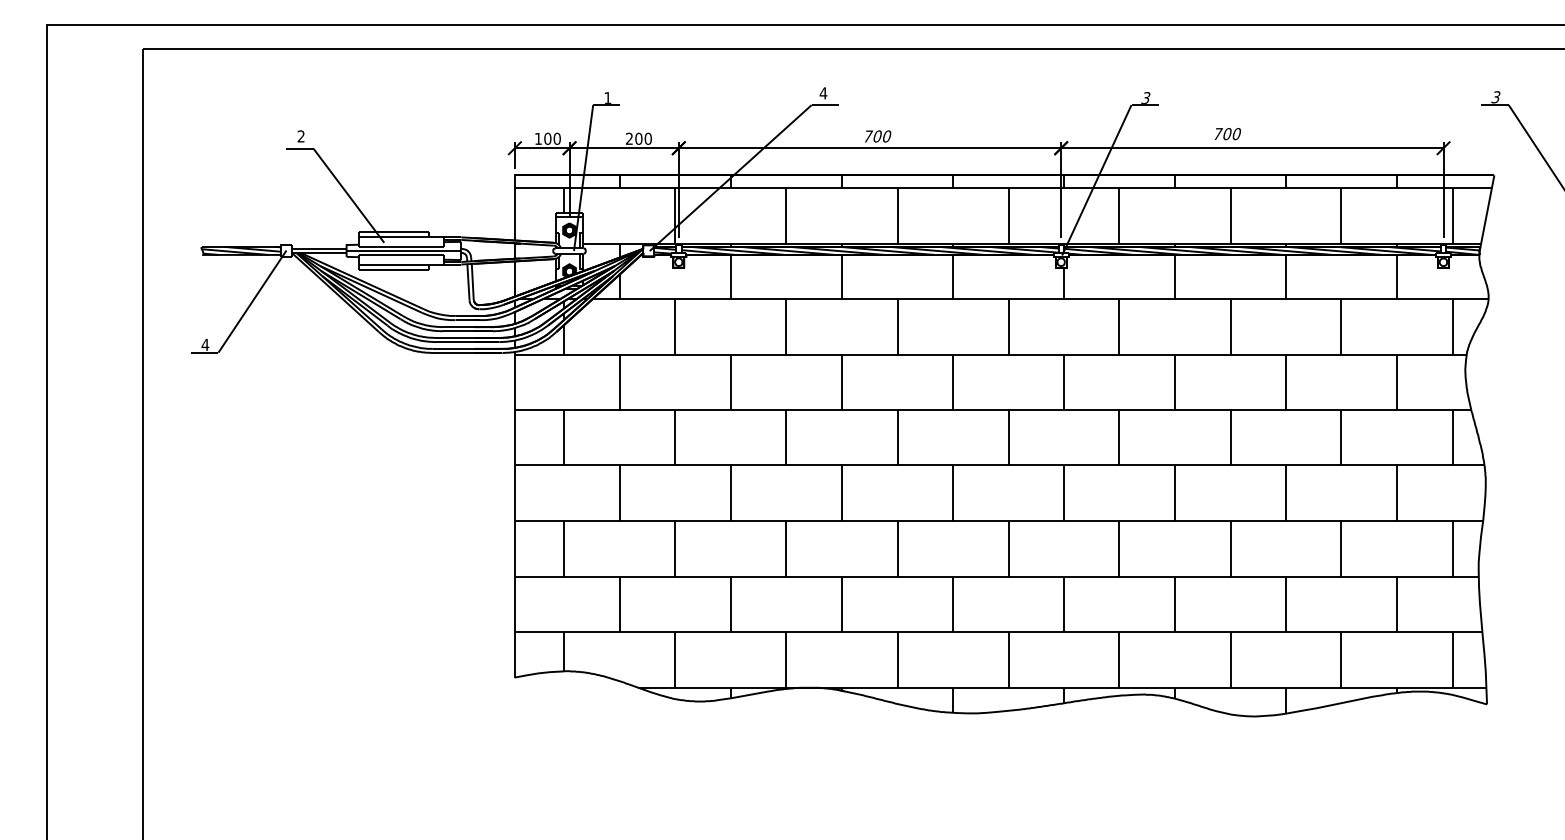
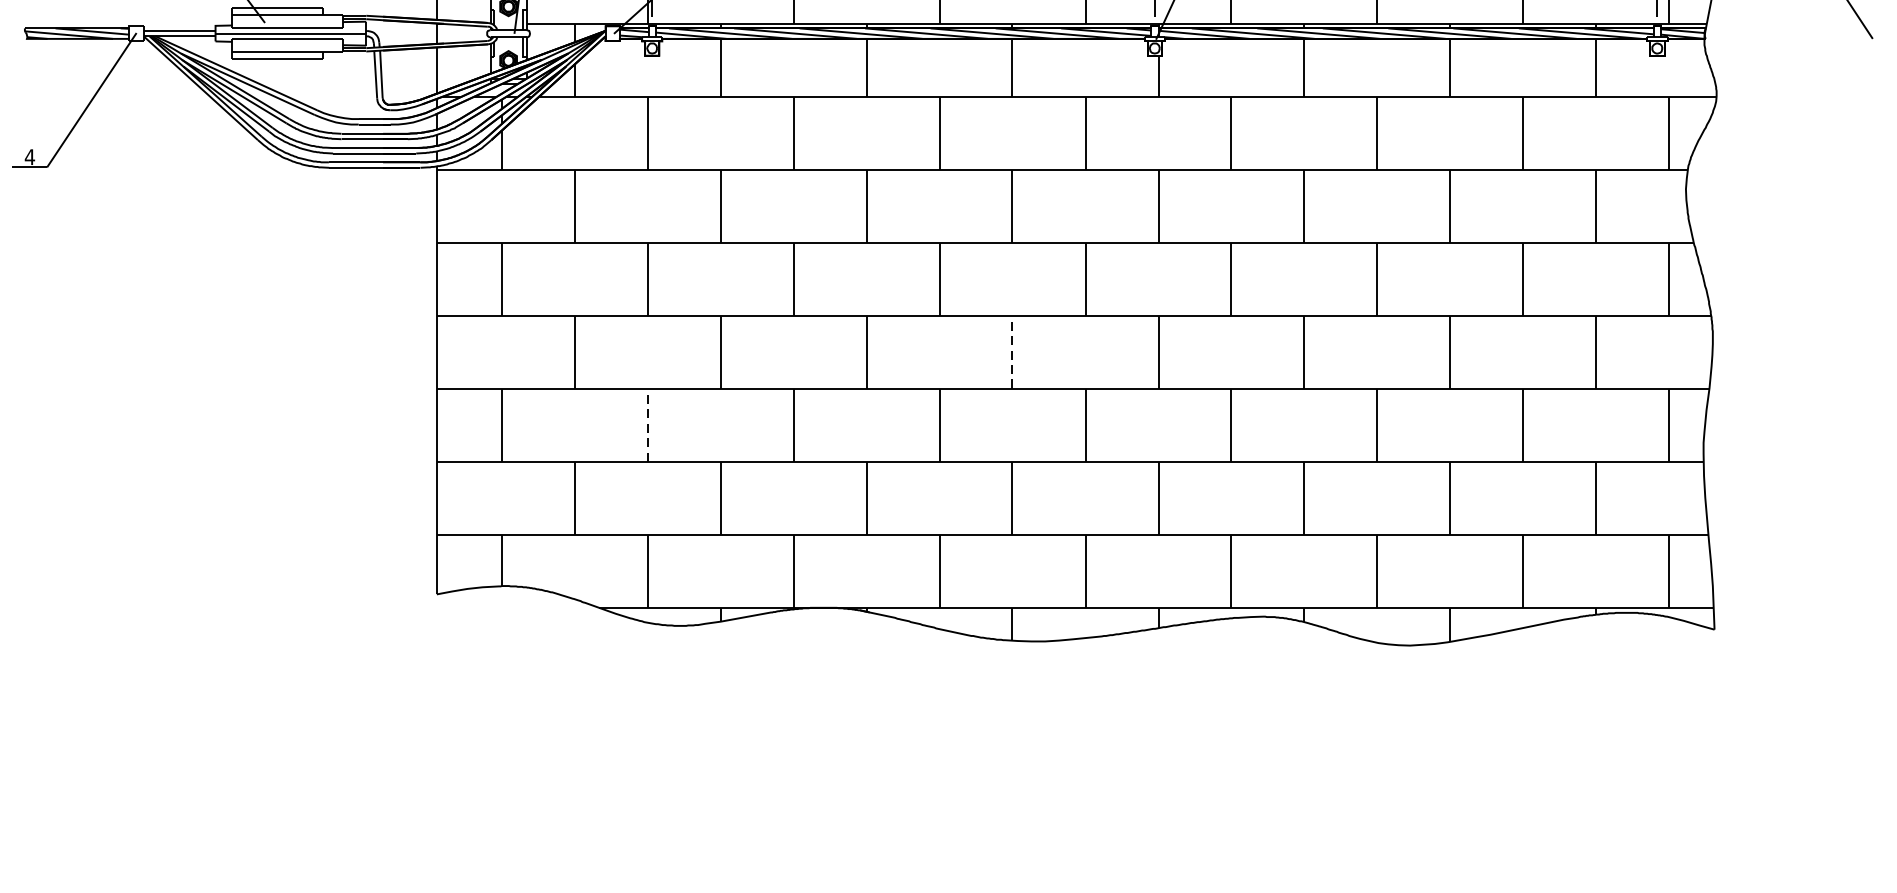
line: (952, 493) -> (1011, 352), solid -> dashed
line: (675, 548) -> (647, 424), solid -> dashed

